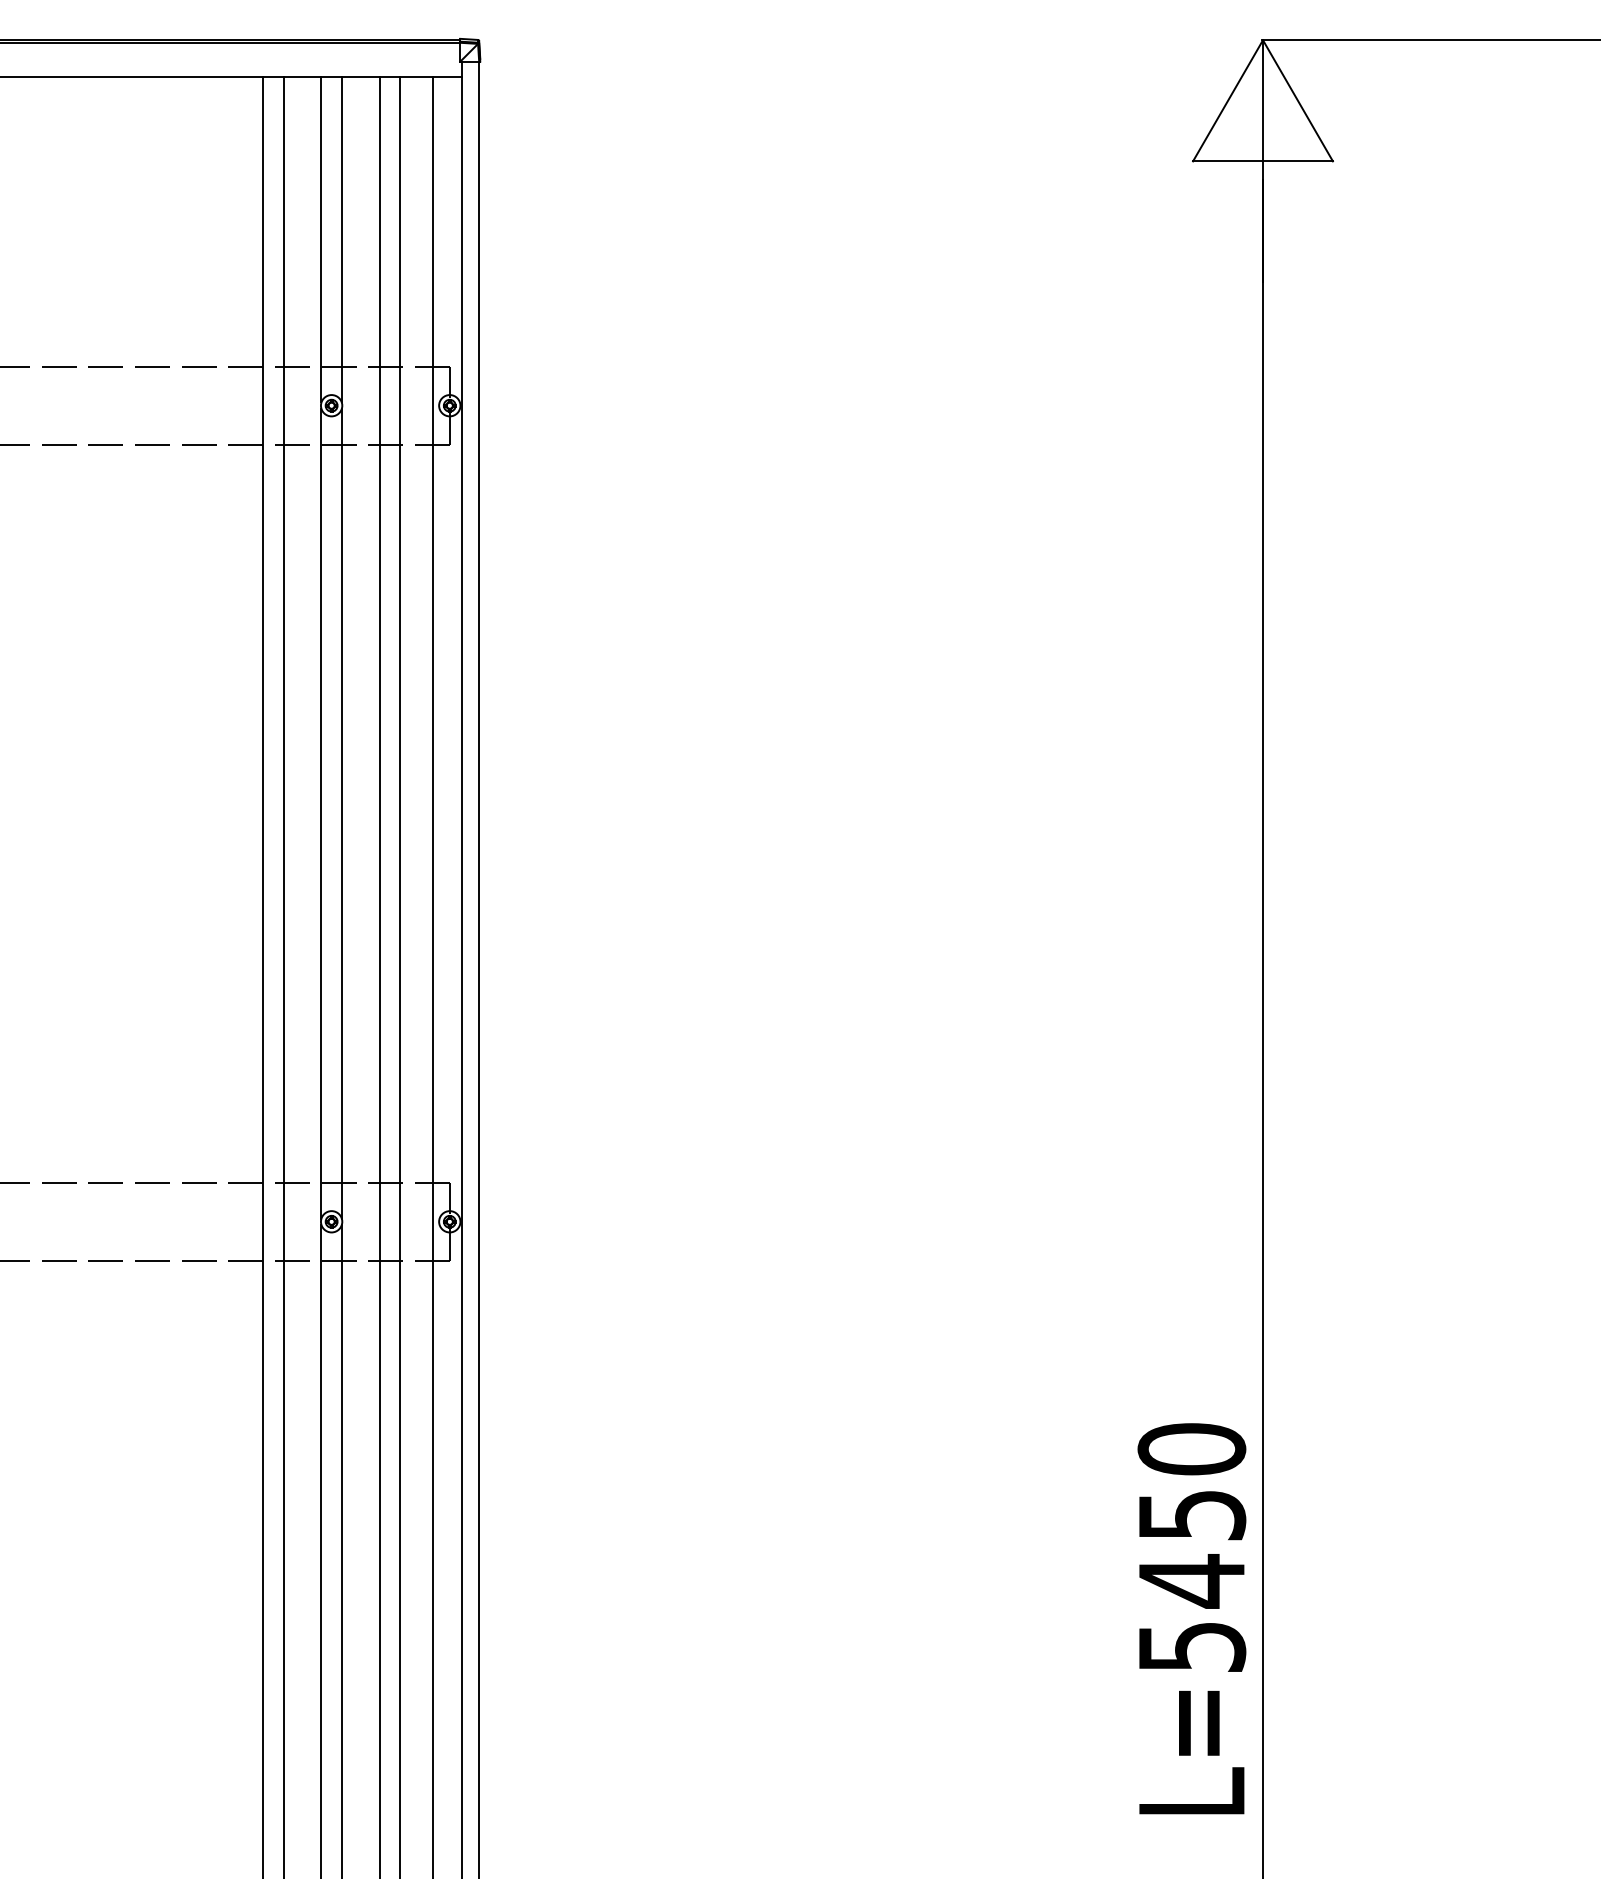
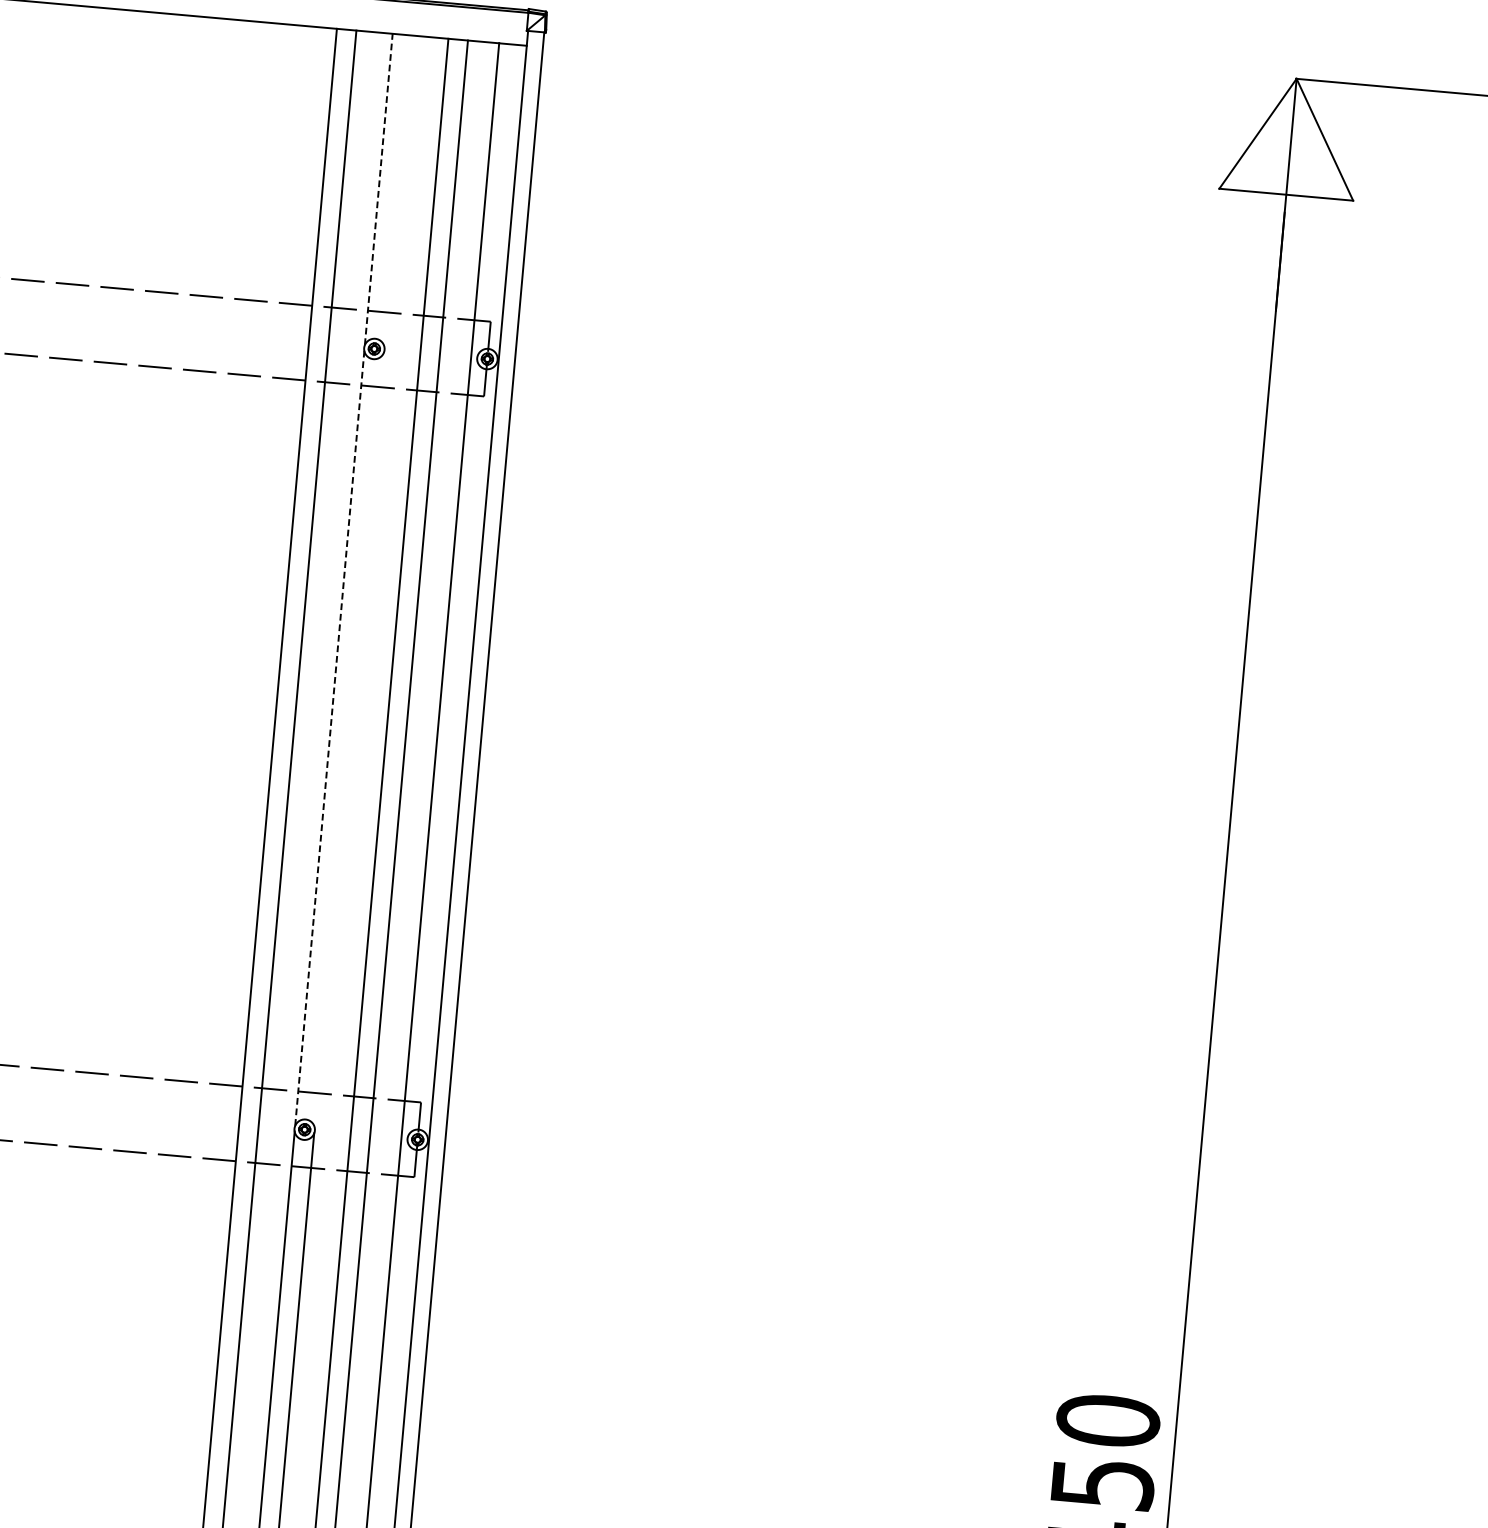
line: (321, 239) -> (378, 189), solid -> dashed
line: (341, 239) -> (398, 190), removed
line: (321, 813) -> (329, 738), solid -> dashed
line: (341, 813) -> (349, 739), removed

